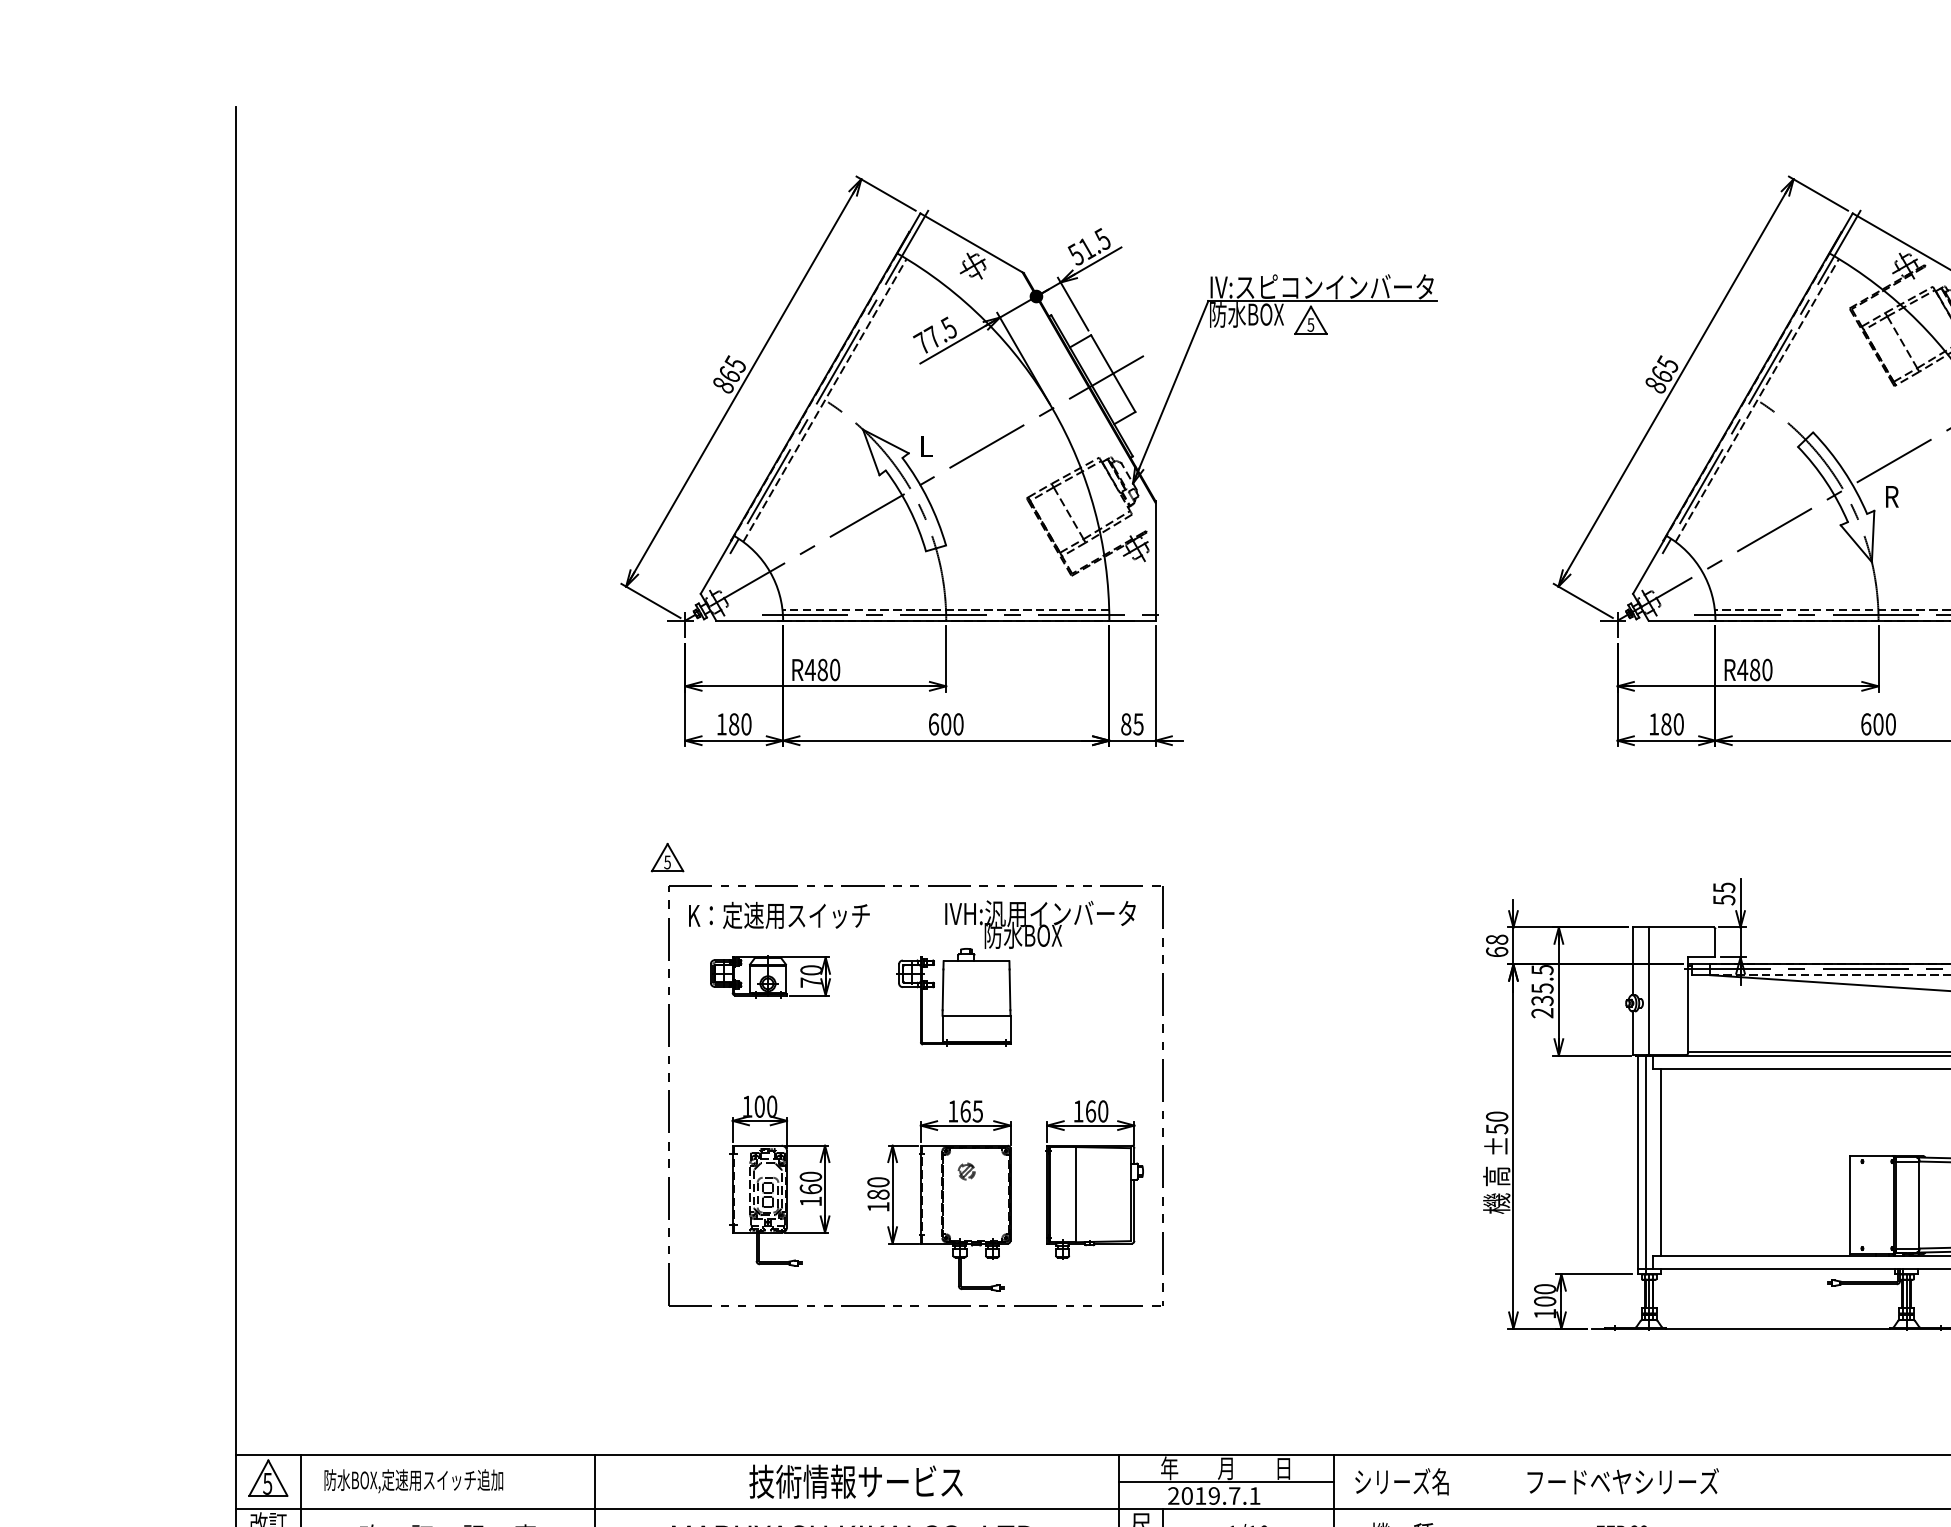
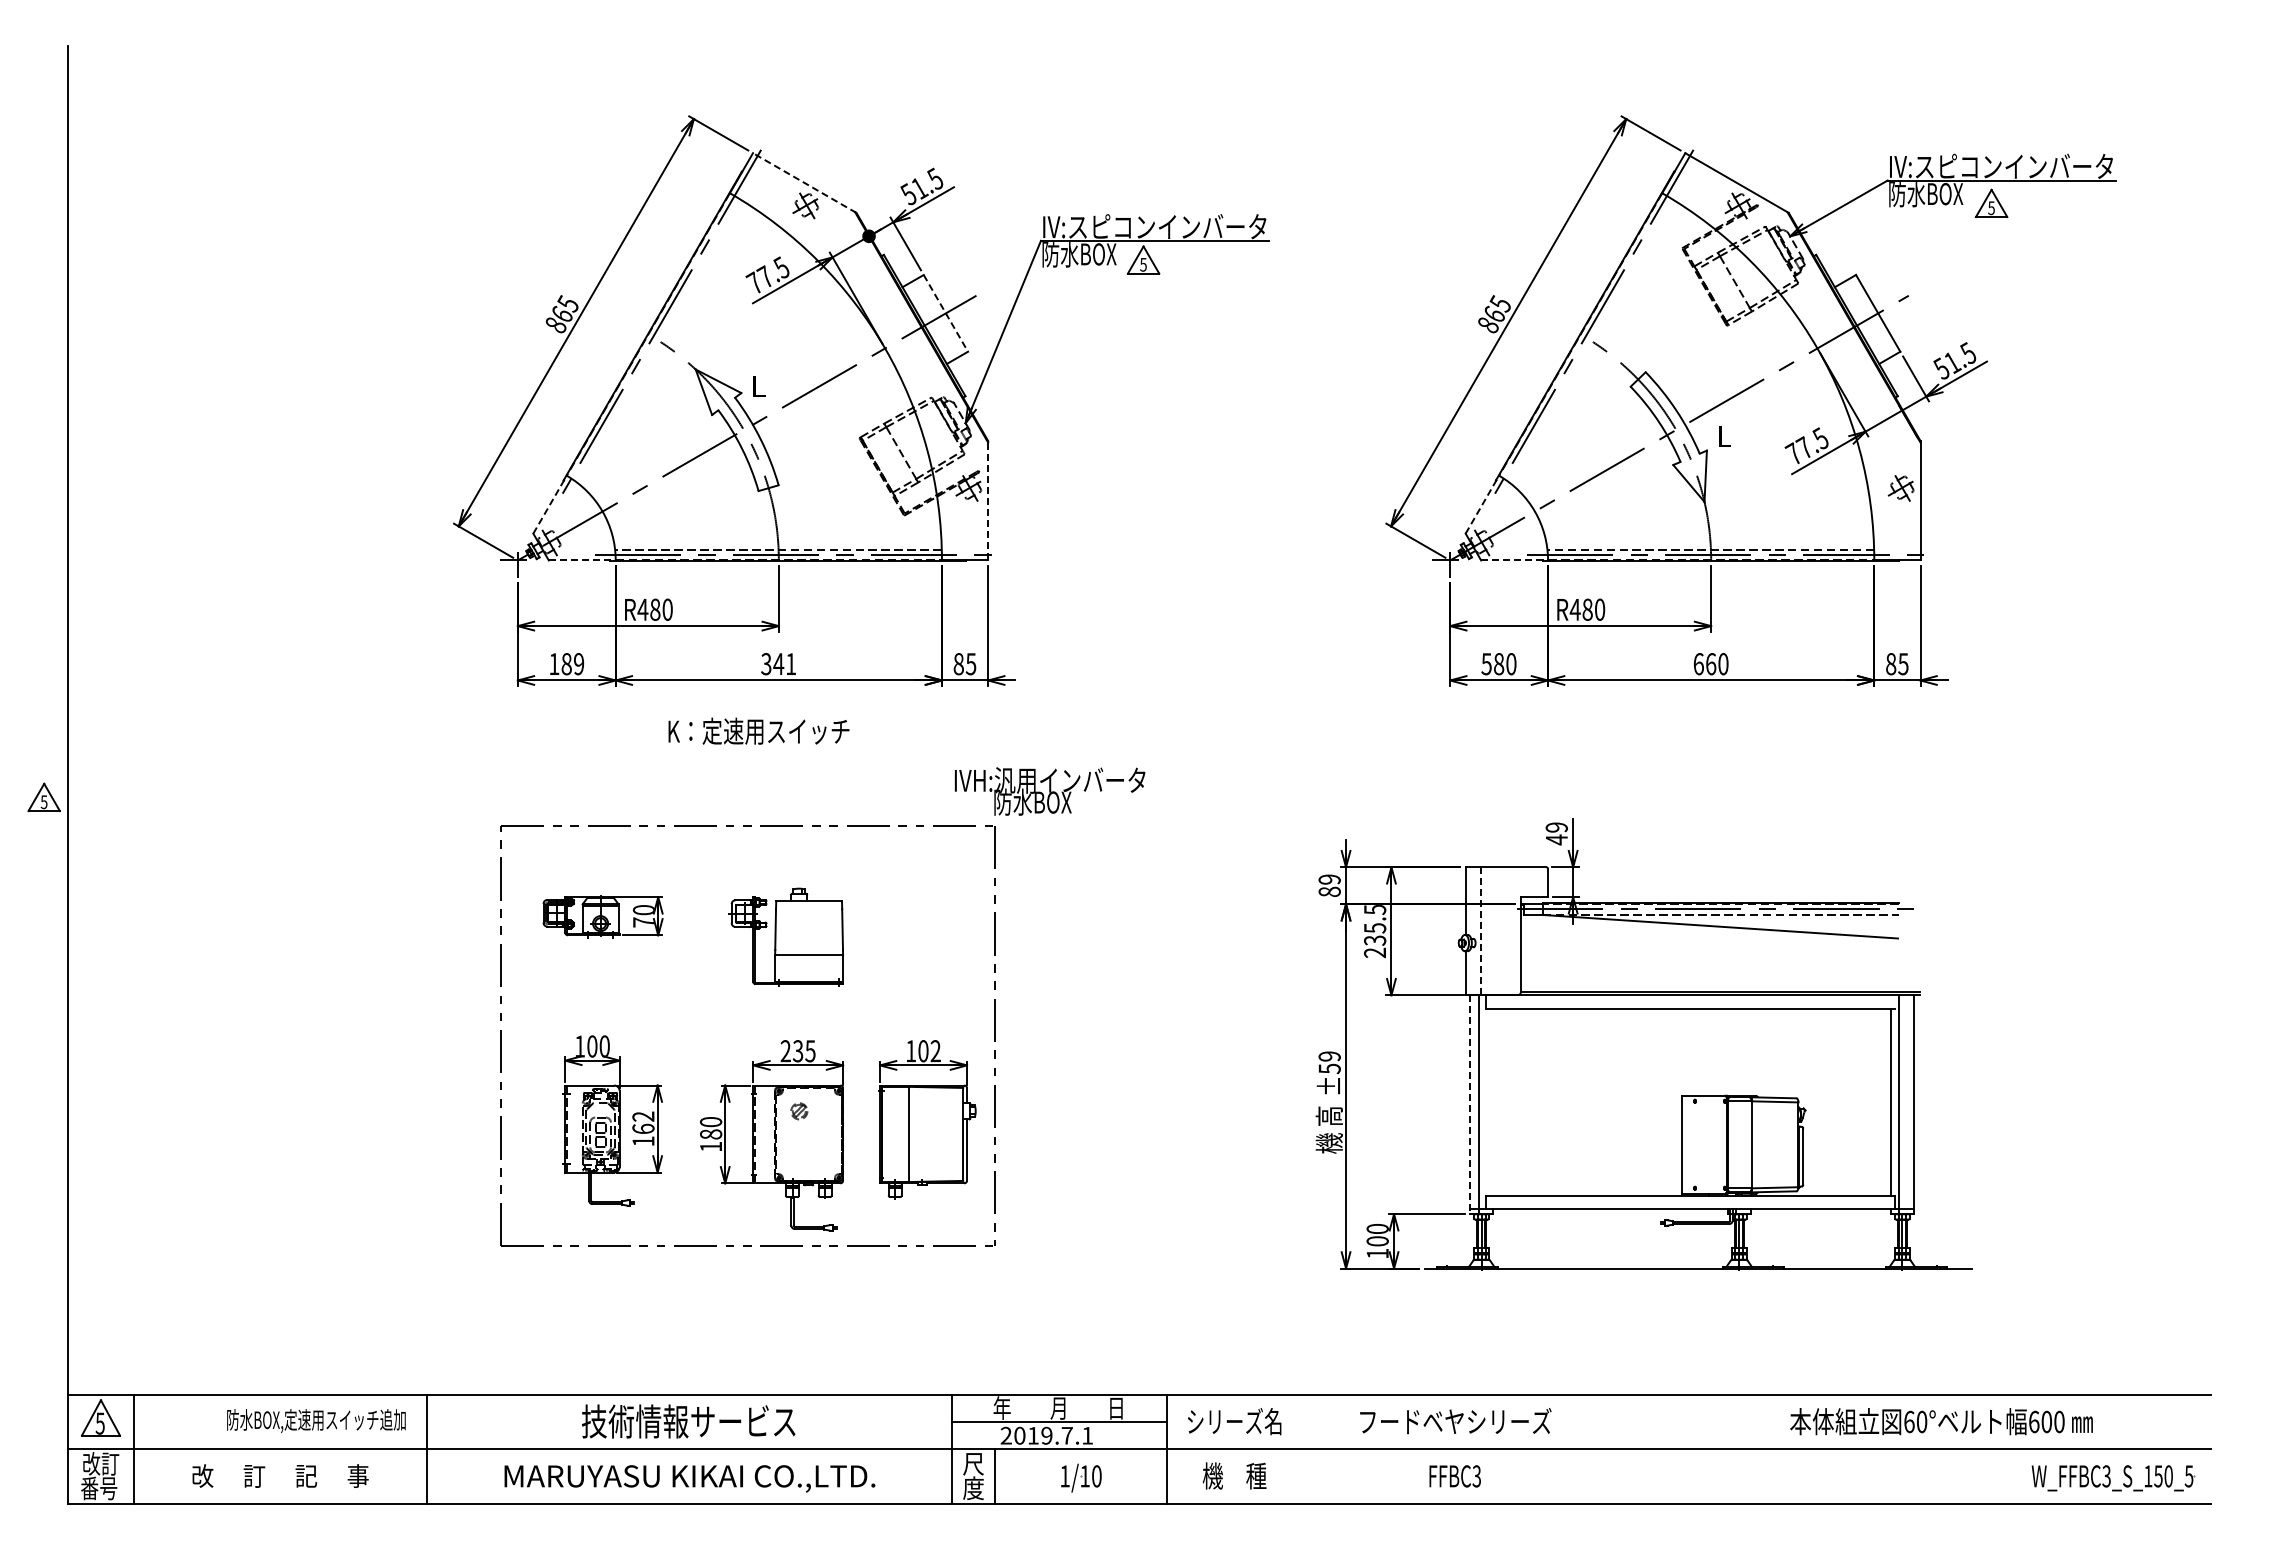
line: (971, 243) -> (804, 183), solid -> dashed
line: (1113, 373) -> (946, 313), solid -> dashed
line: (824, 399) -> (657, 339), removed
line: (1756, 399) -> (1589, 339), removed
text: (1891, 496) -> (1724, 436), R -> L
line: (1155, 560) -> (988, 500), solid -> dashed
line: (717, 564) -> (550, 504), solid -> dashed
line: (1649, 564) -> (1482, 504), solid -> dashed
line: (749, 620) -> (582, 560), solid -> dashed
line: (1682, 620) -> (1515, 560), solid -> dashed
text: (746, 724) -> (579, 664), 180 -> 189
text: (945, 724) -> (778, 664), 600 -> 341
text: (1653, 724) -> (1486, 664), 180 -> 580
text: (1878, 724) -> (1711, 664), 600 -> 660
part: (666, 857) -> (43, 797), moved
text: (1723, 893) -> (1556, 833), 55 -> 49
text: (778, 914) -> (758, 730), moved
text: (1039, 924) -> (1049, 791), moved
text: (1496, 945) -> (1329, 885), 68 -> 89
line: (1648, 991) -> (1481, 931), solid -> dashed
text: (958, 1111) -> (791, 1051), 165 -> 235
text: (1096, 1111) -> (929, 1051), 160 -> 102
text: (1496, 1116) -> (1329, 1056), ±50 -> ±59
line: (1660, 1161) -> (1493, 1101), removed
line: (1637, 1165) -> (1470, 1105), solid -> dashed
text: (810, 1176) -> (643, 1116), 160 -> 162
text: (413, 1481) -> (316, 1421), moved

